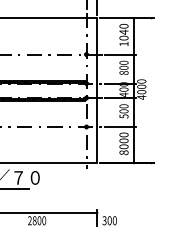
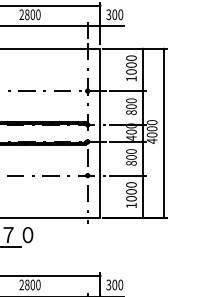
text: (124, 32) -> (131, 65), 1040 -> 1000
line: (151, 90) -> (163, 132), added
text: (124, 116) -> (131, 163), 500 -> 800
text: (124, 152) -> (131, 205), 8000 -> 1000

